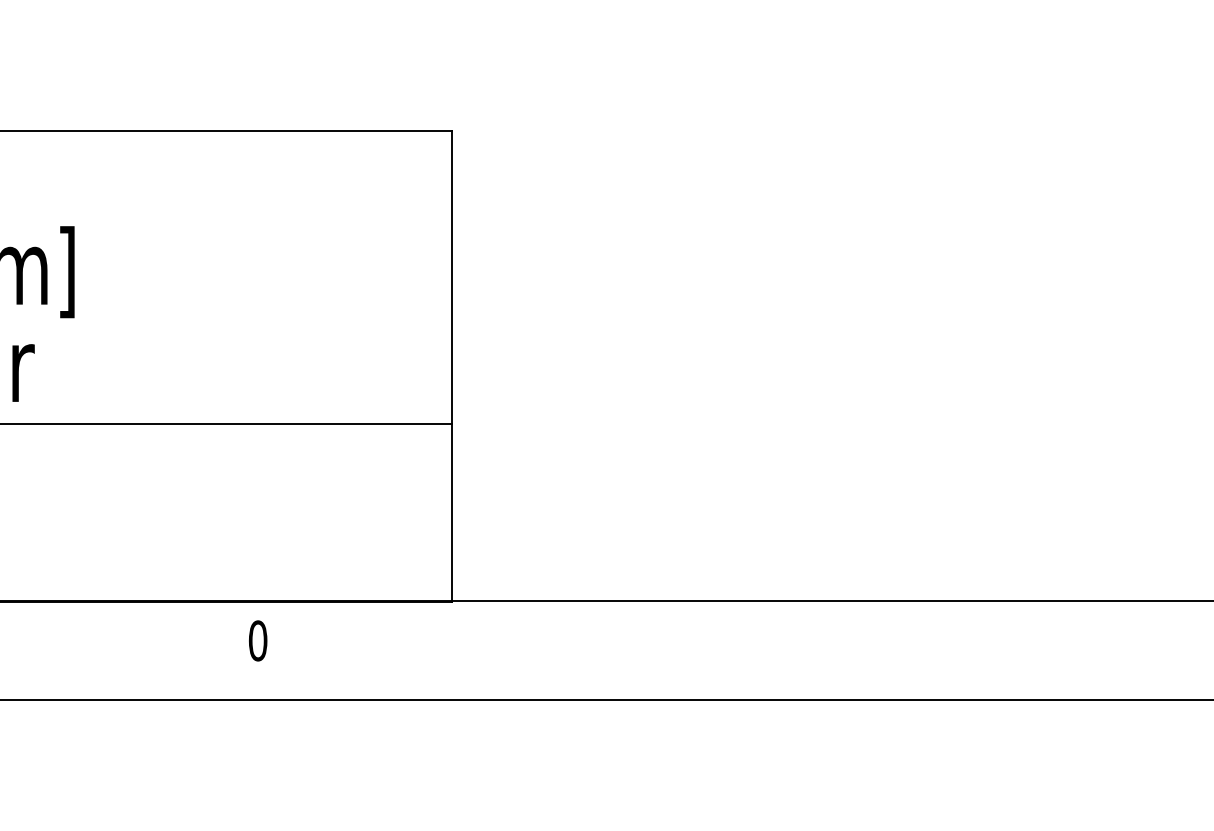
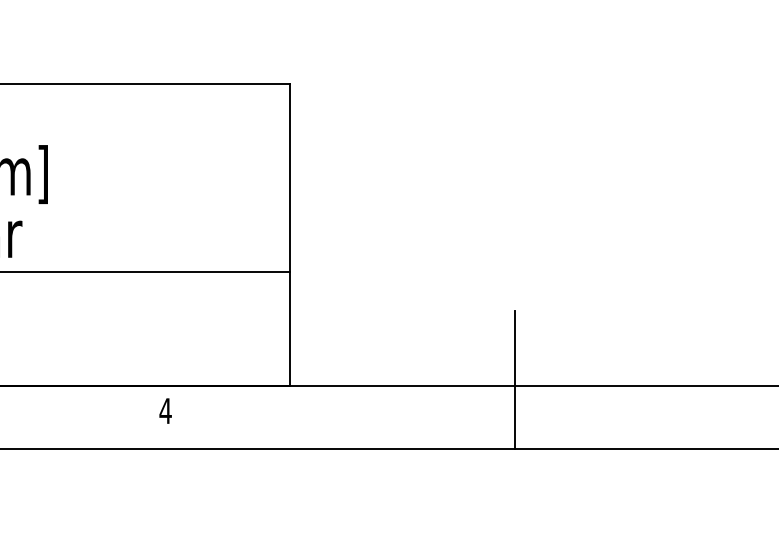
line: (801, 591) -> (514, 379), added
text: (257, 641) -> (165, 411), 0 -> 4

